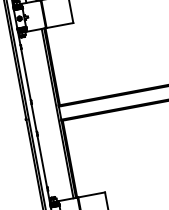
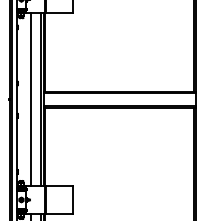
line: (46, 115) -> (30, 99), added

